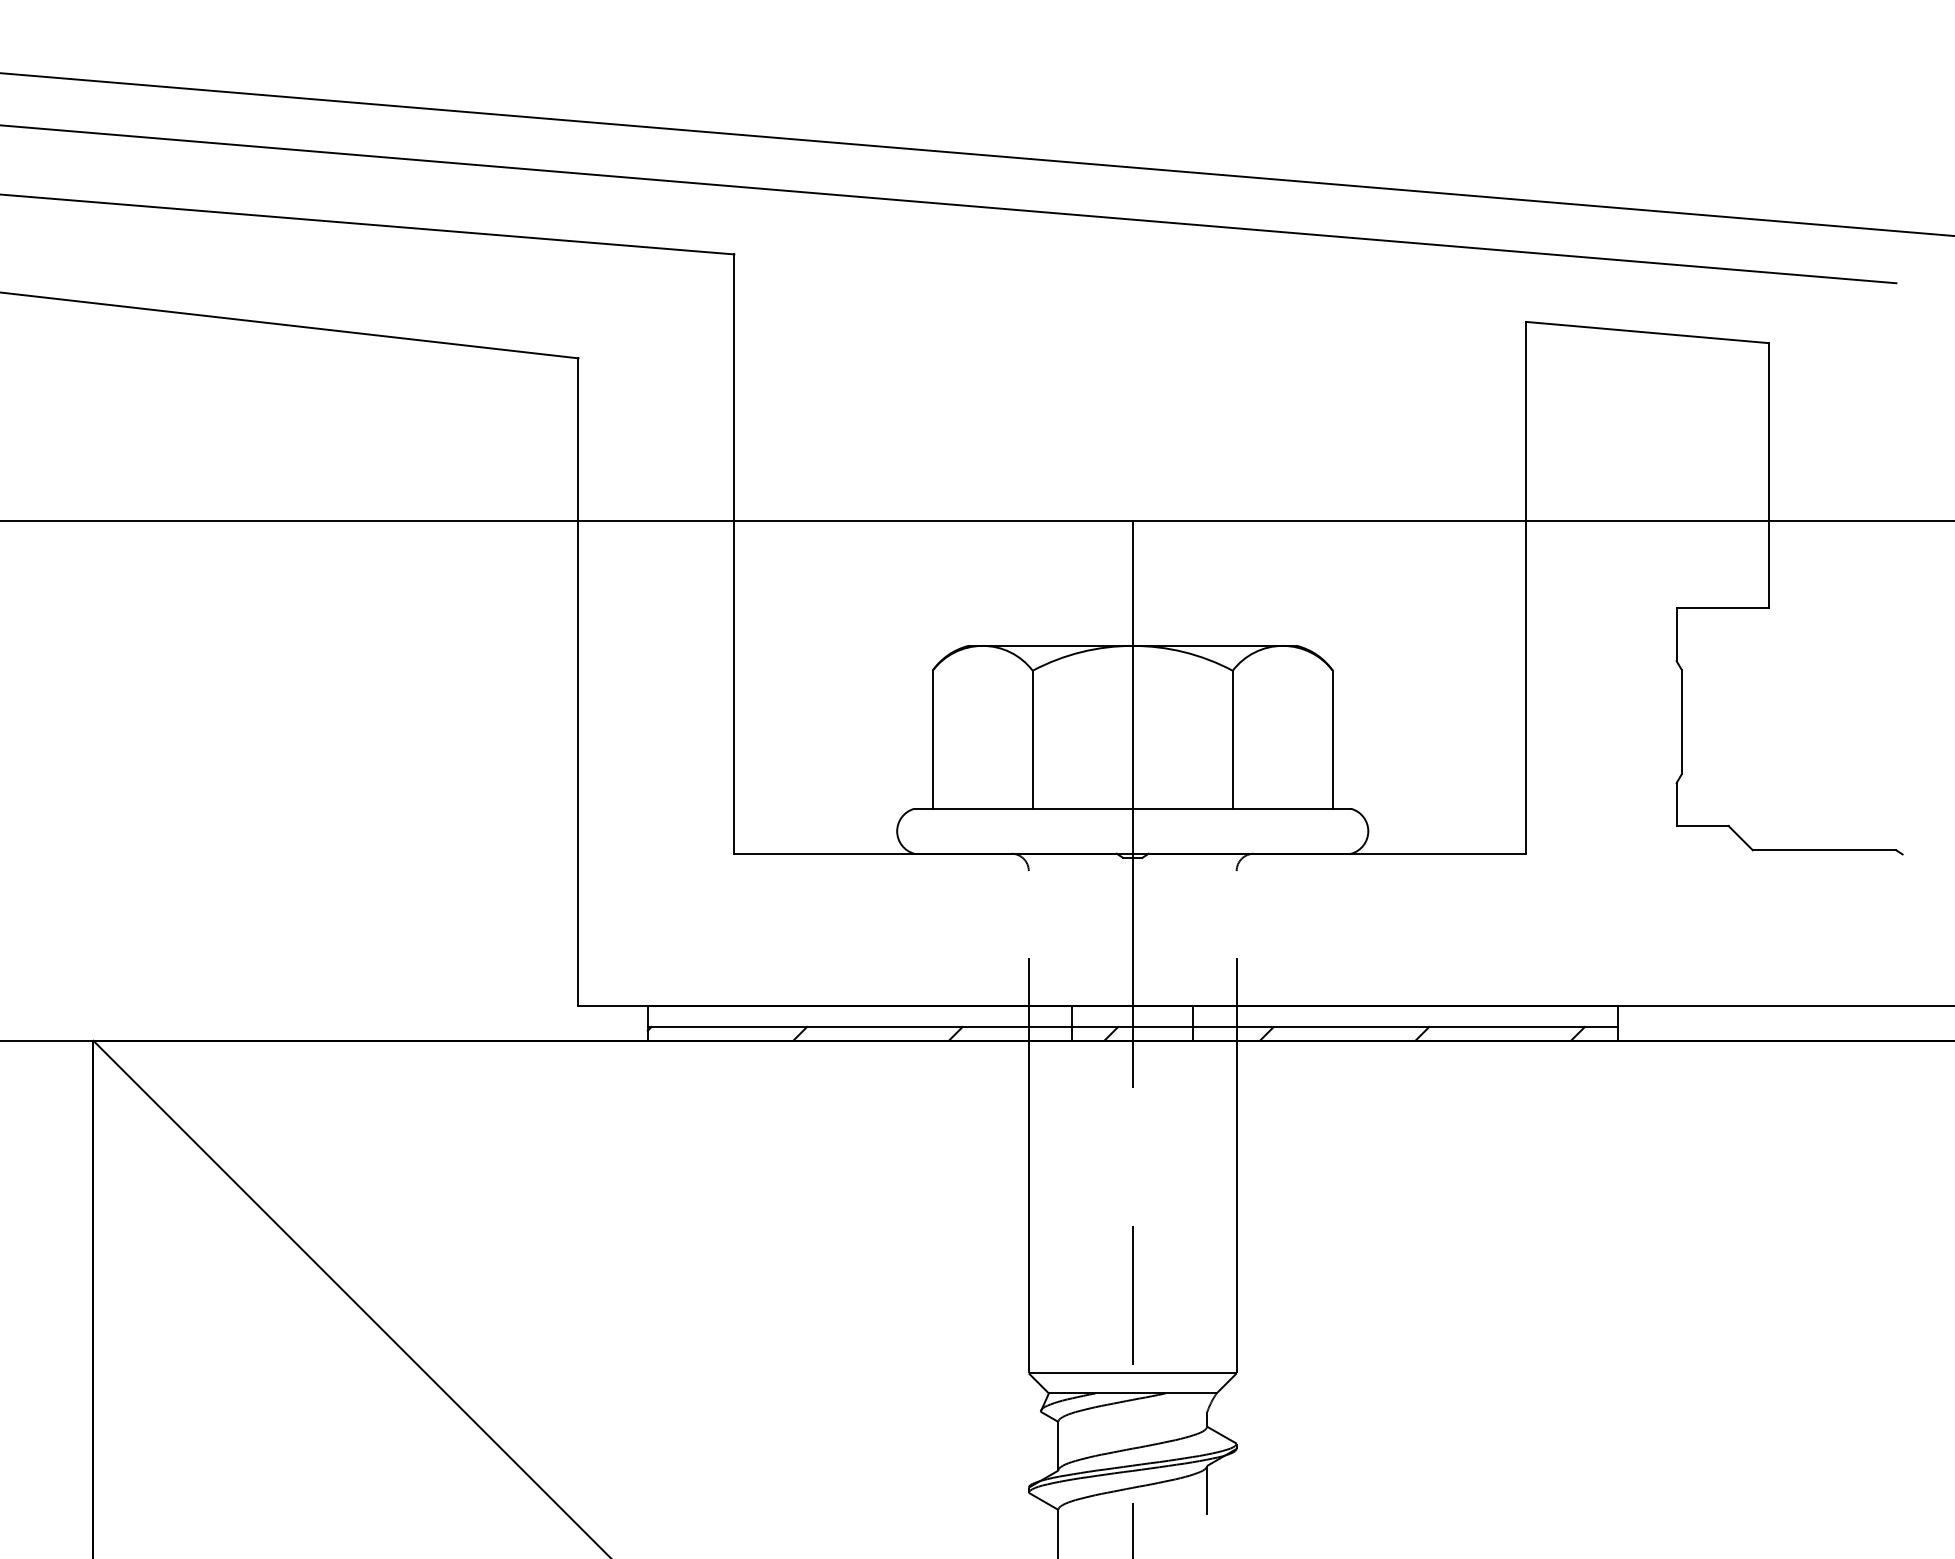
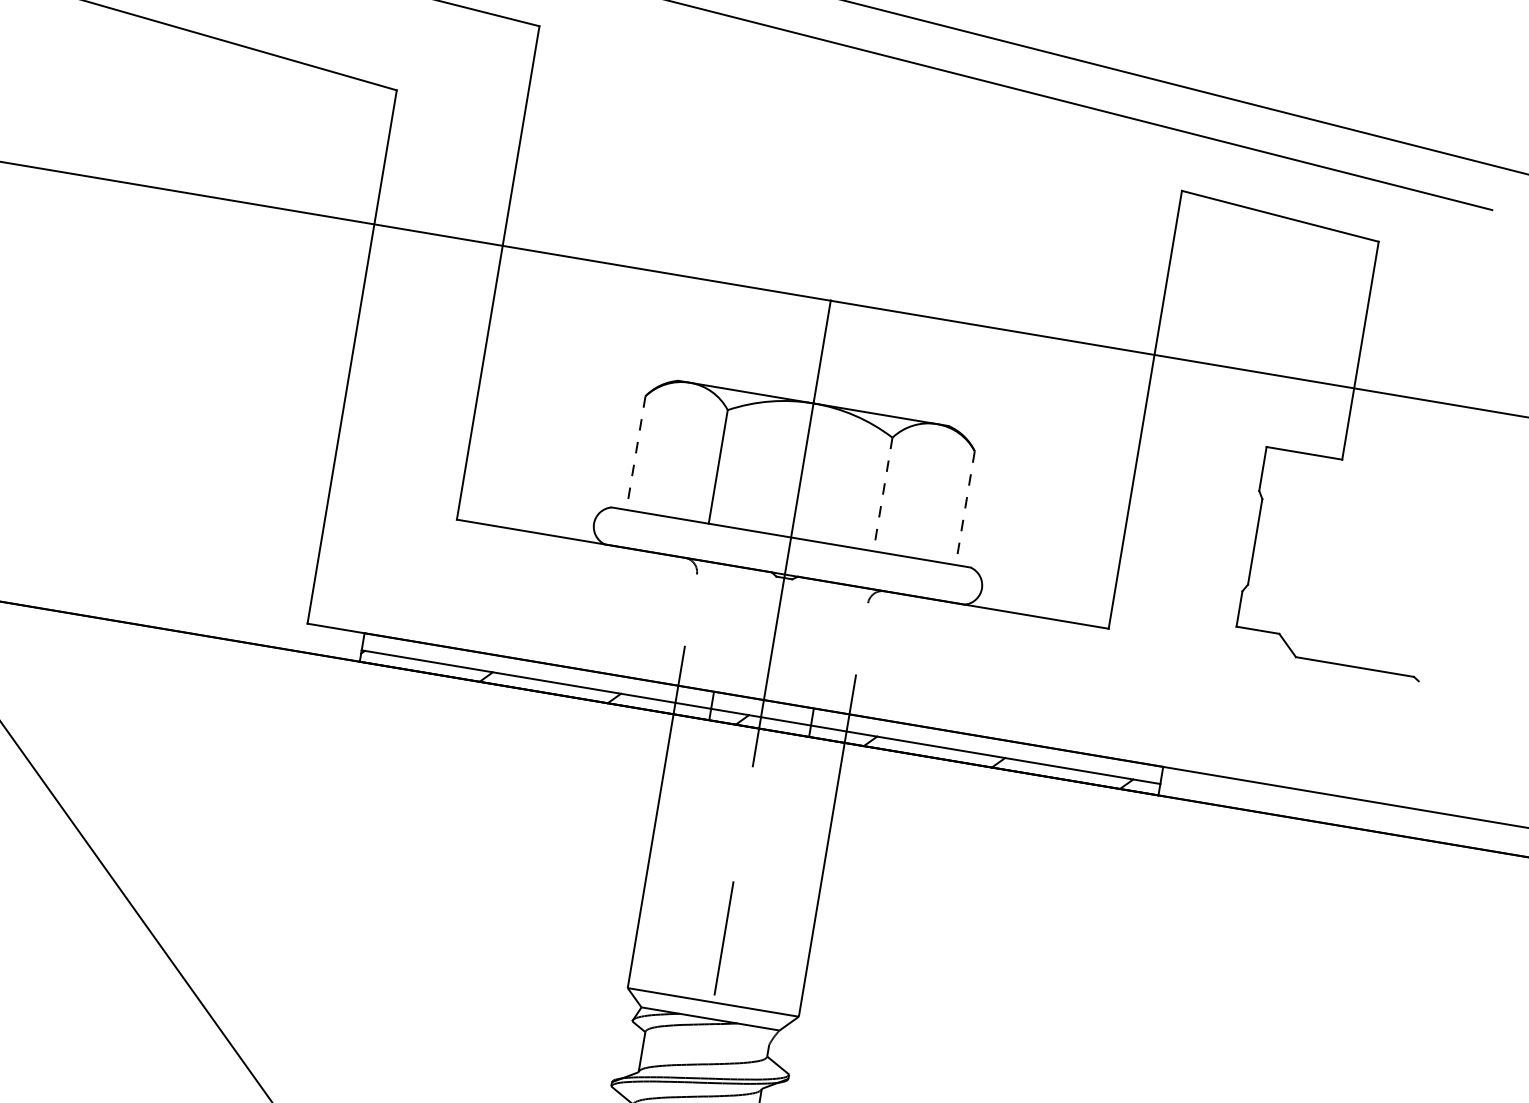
line: (932, 740) -> (635, 453), solid -> dashed
line: (1232, 740) -> (882, 495), solid -> dashed
line: (1332, 740) -> (964, 508), solid -> dashed

